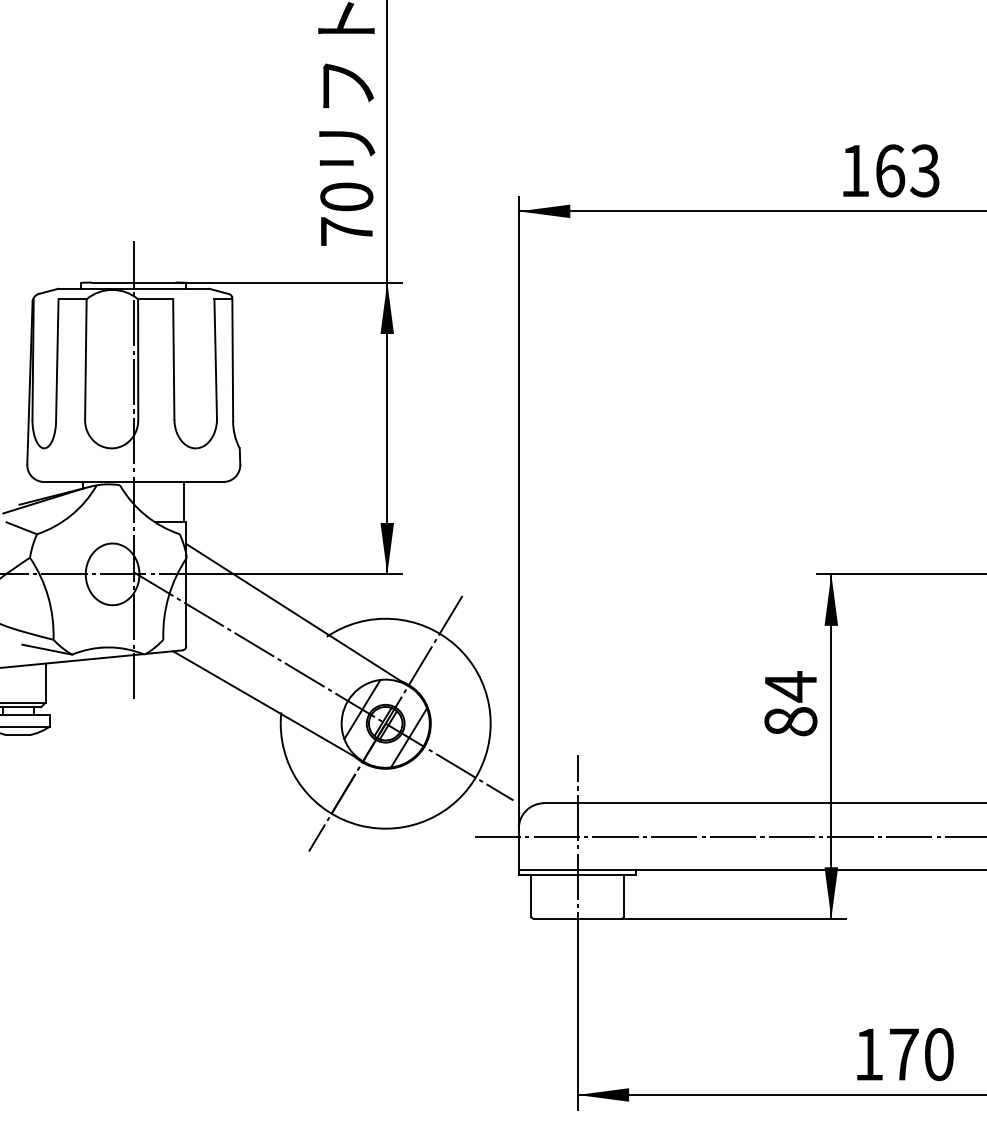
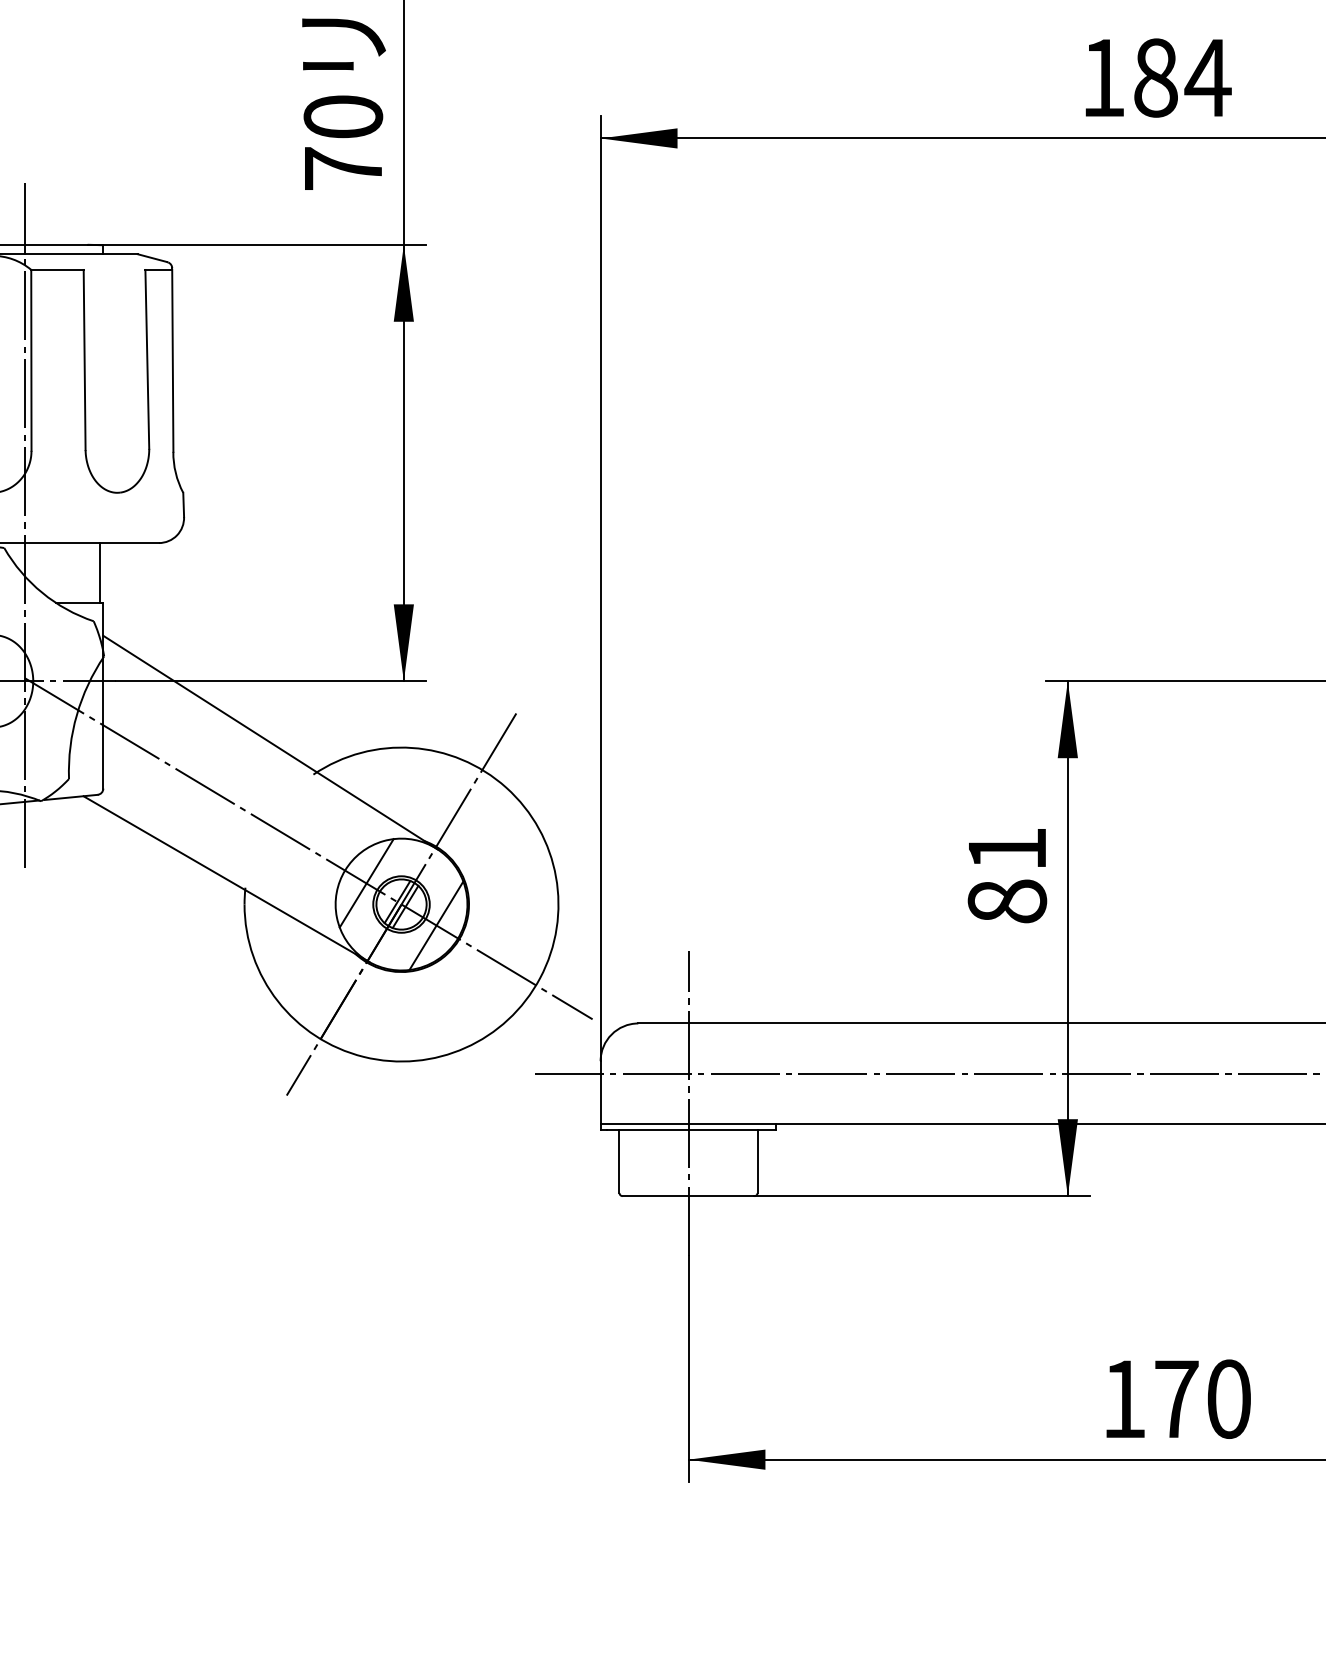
text: (907, 170) -> (1181, 77), 163 -> 184
text: (790, 686) -> (1006, 848), 84 -> 81

